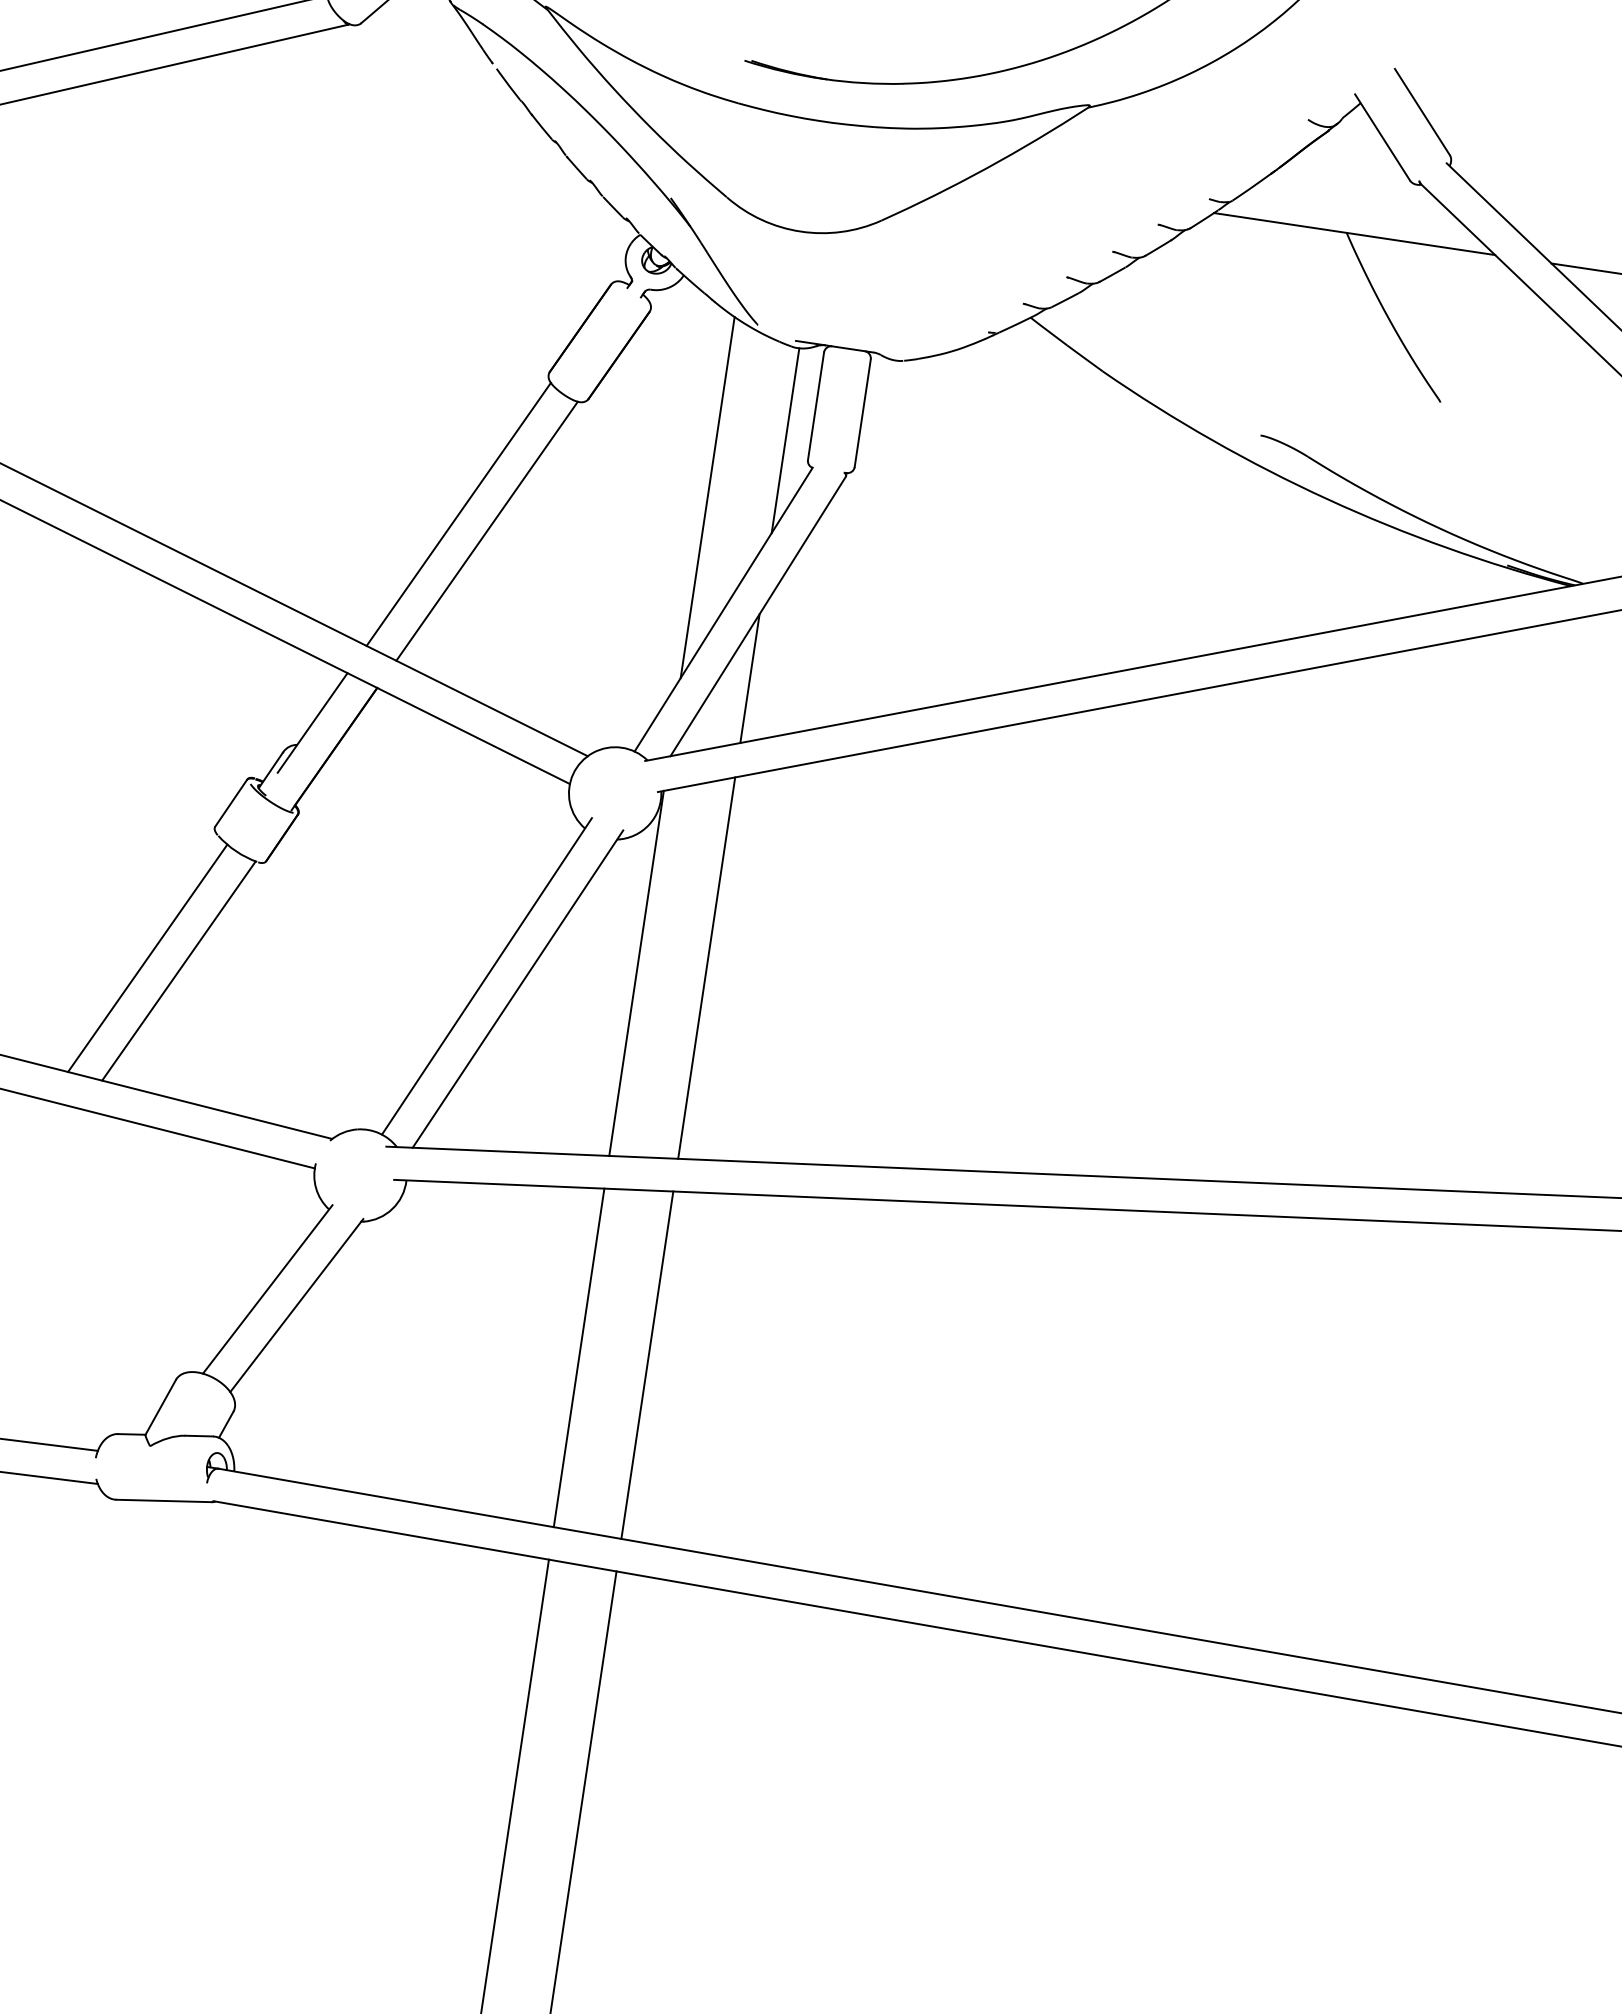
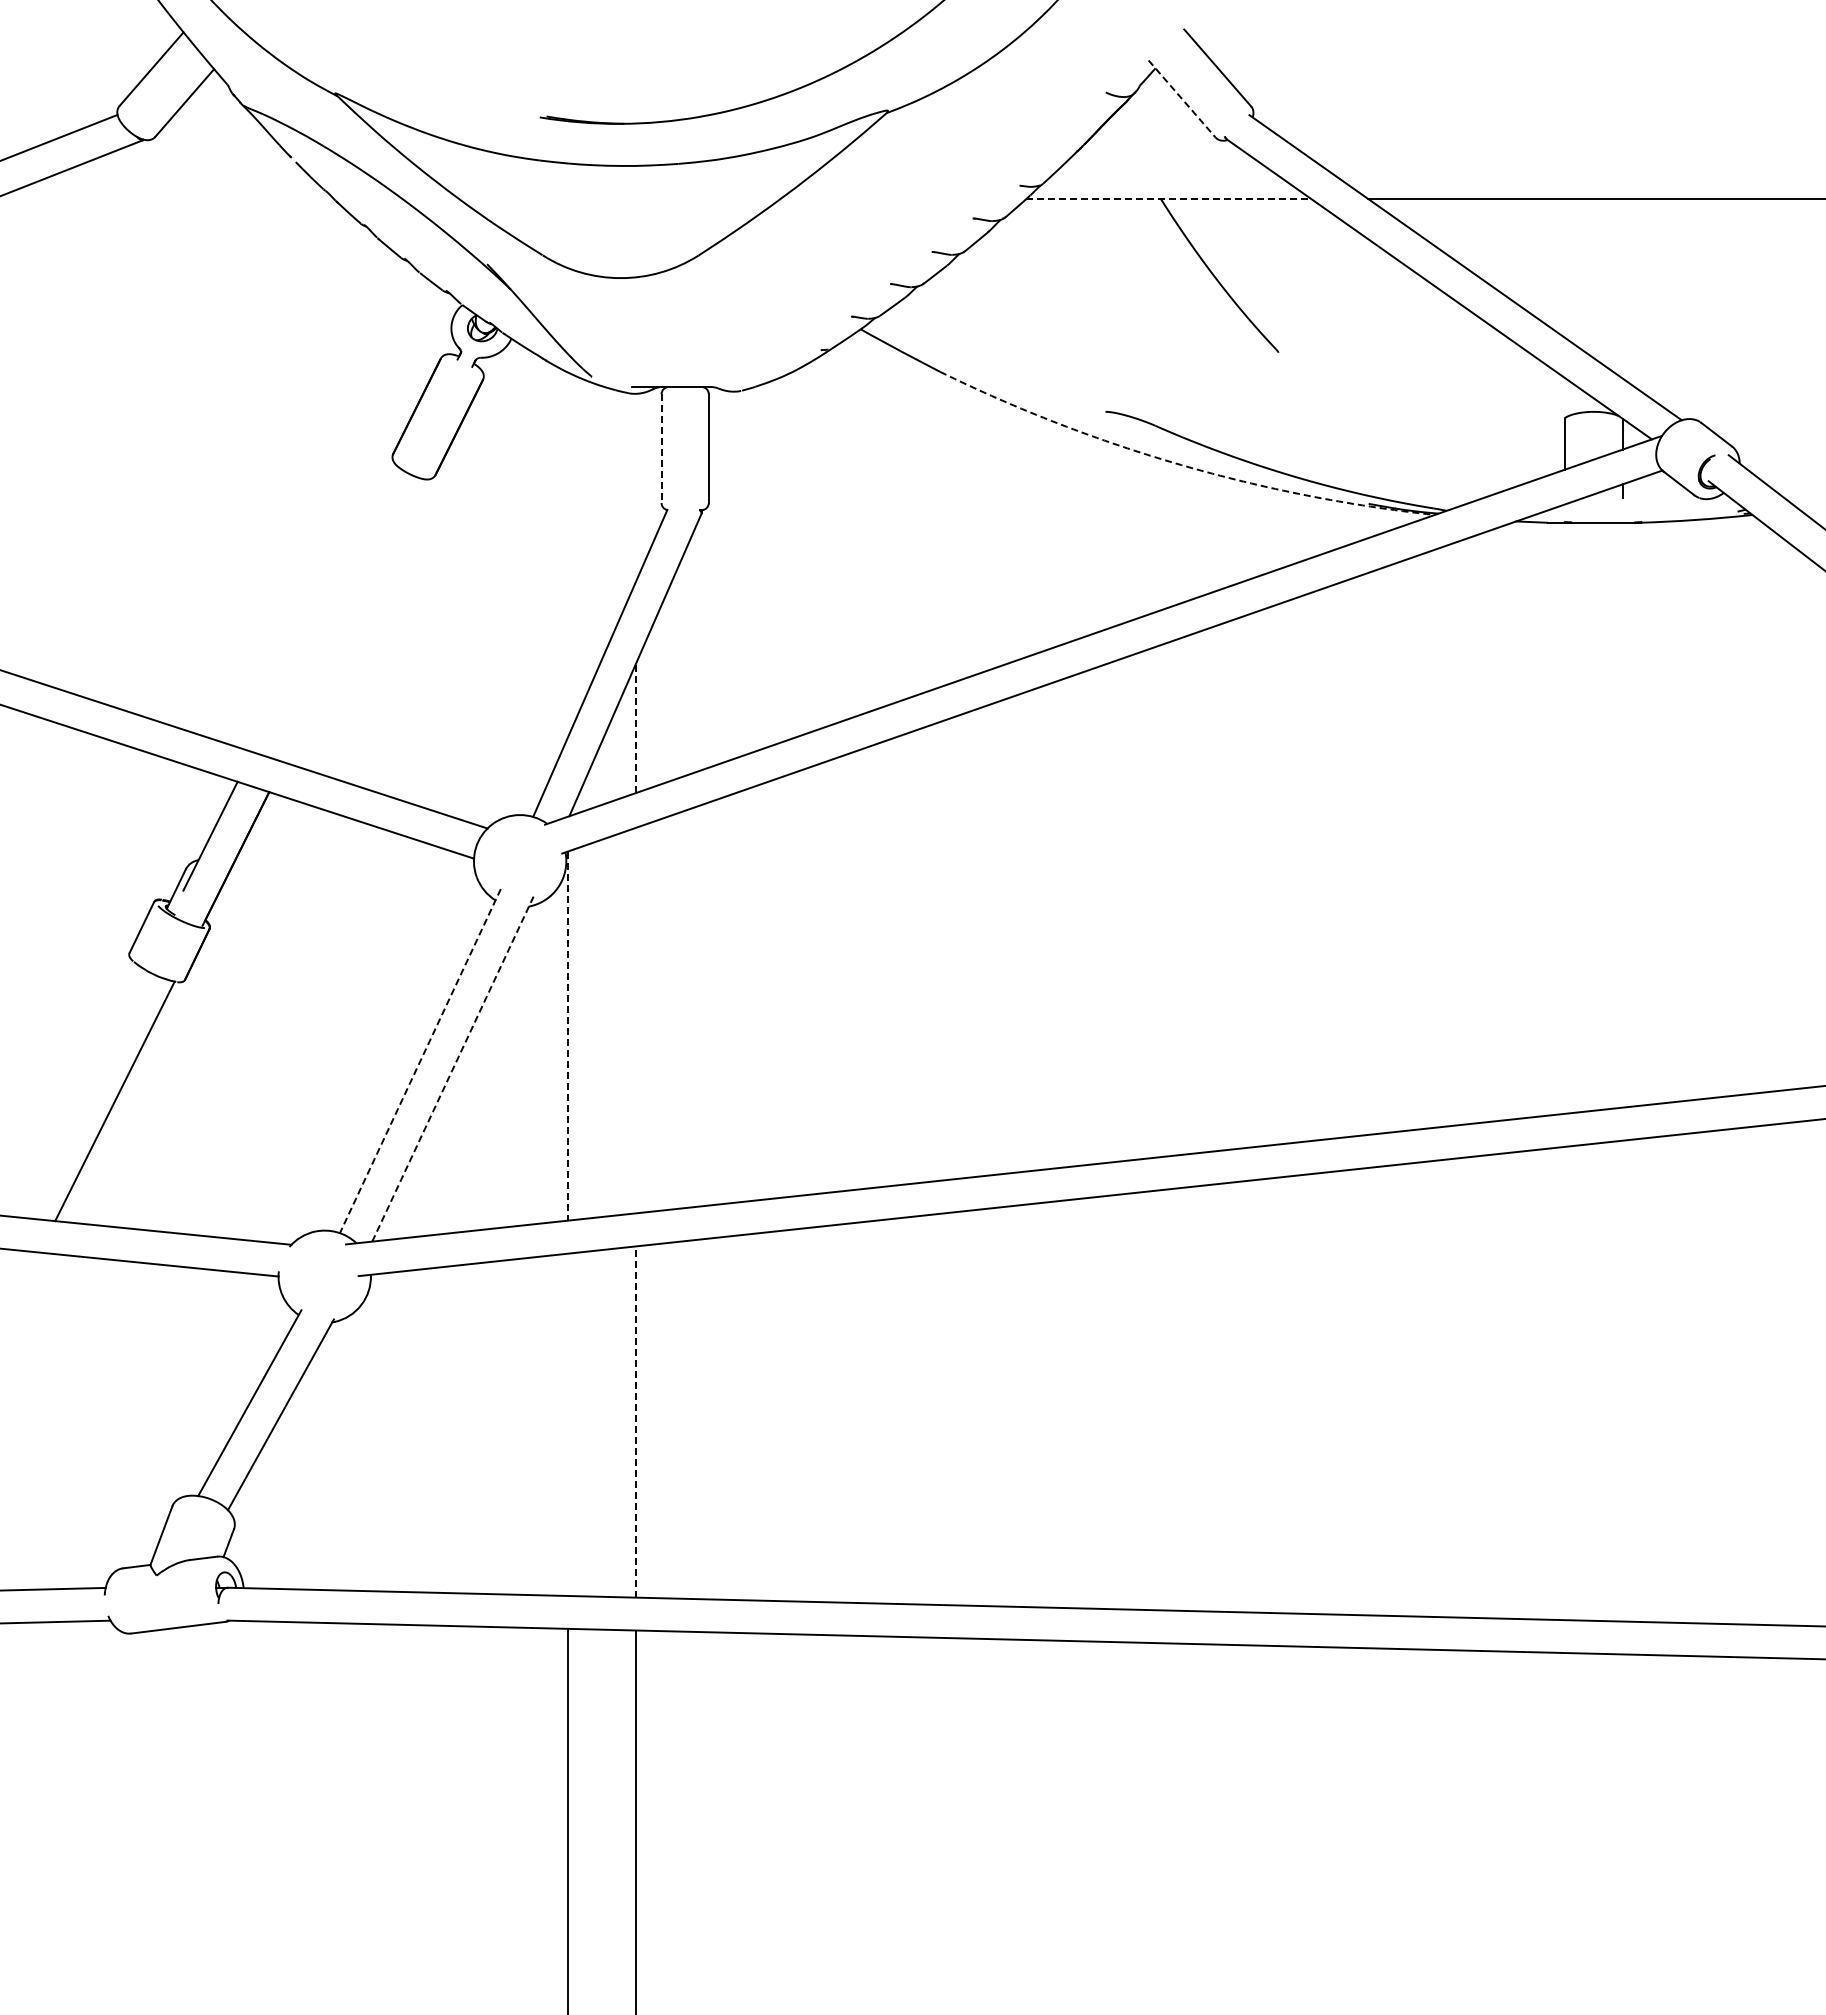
line: (1383, 136) -> (1182, 98), solid -> dashed
line: (1355, 233) -> (1169, 198), solid -> dashed
line: (815, 407) -> (661, 449), solid -> dashed
line: (785, 439) -> (636, 486), removed
line: (707, 497) -> (567, 554), removed
arc: (1327, 499) -> (1181, 465), solid -> dashed
line: (458, 514) -> (323, 608), removed
line: (486, 530) -> (354, 620), removed
line: (750, 678) -> (636, 727), solid -> dashed
line: (148, 958) -> (82, 1093), removed
line: (706, 968) -> (636, 1020), removed
line: (636, 973) -> (567, 1036), solid -> dashed
line: (487, 976) -> (420, 1061), solid -> dashed
line: (518, 988) -> (453, 1068), solid -> dashed
line: (578, 1357) -> (567, 1424), removed
line: (647, 1365) -> (636, 1422), solid -> dashed

